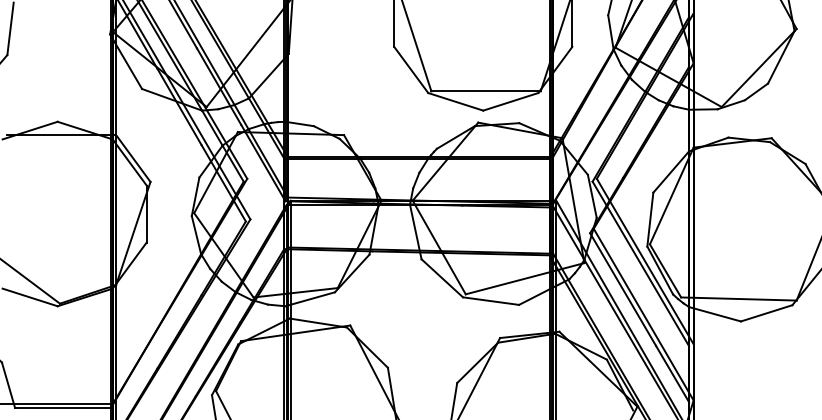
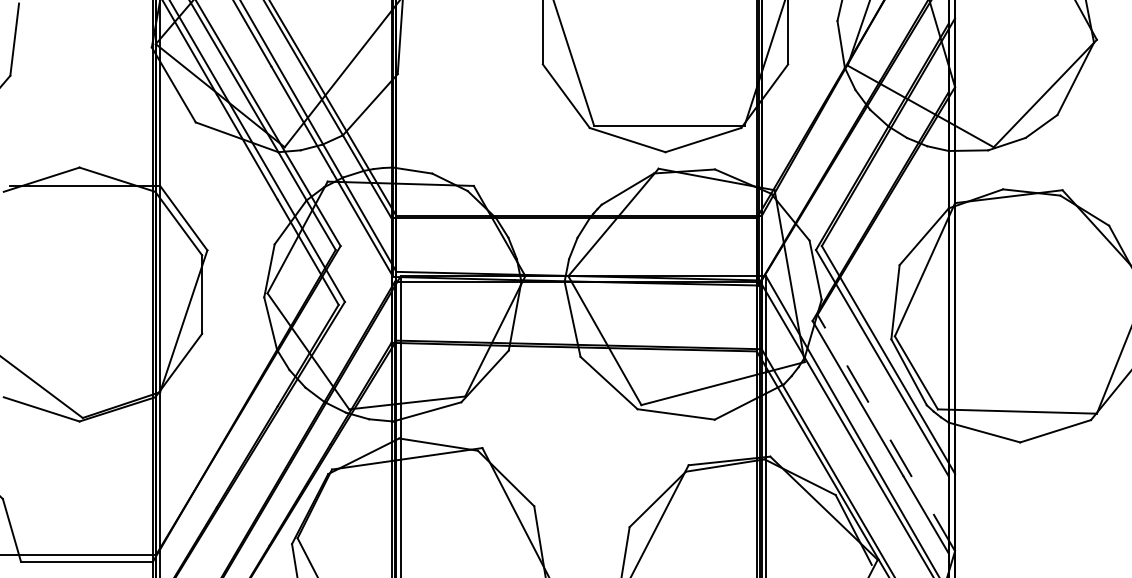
line: (643, 314) -> (886, 433), solid -> dashed

